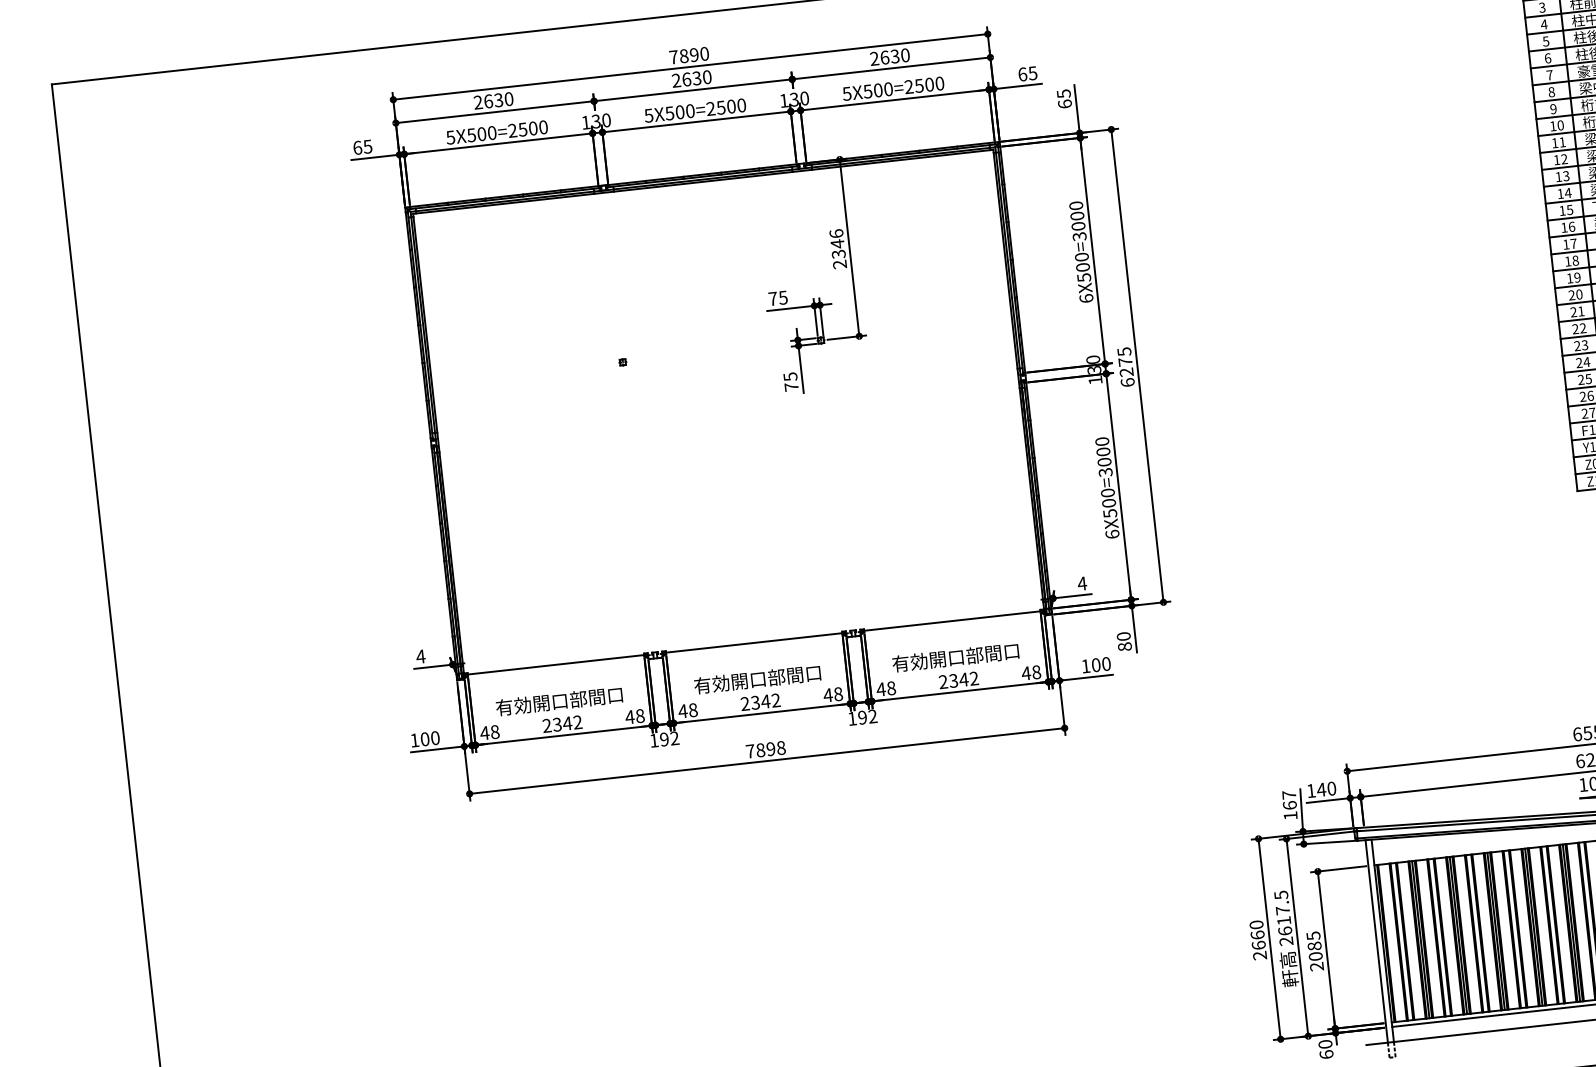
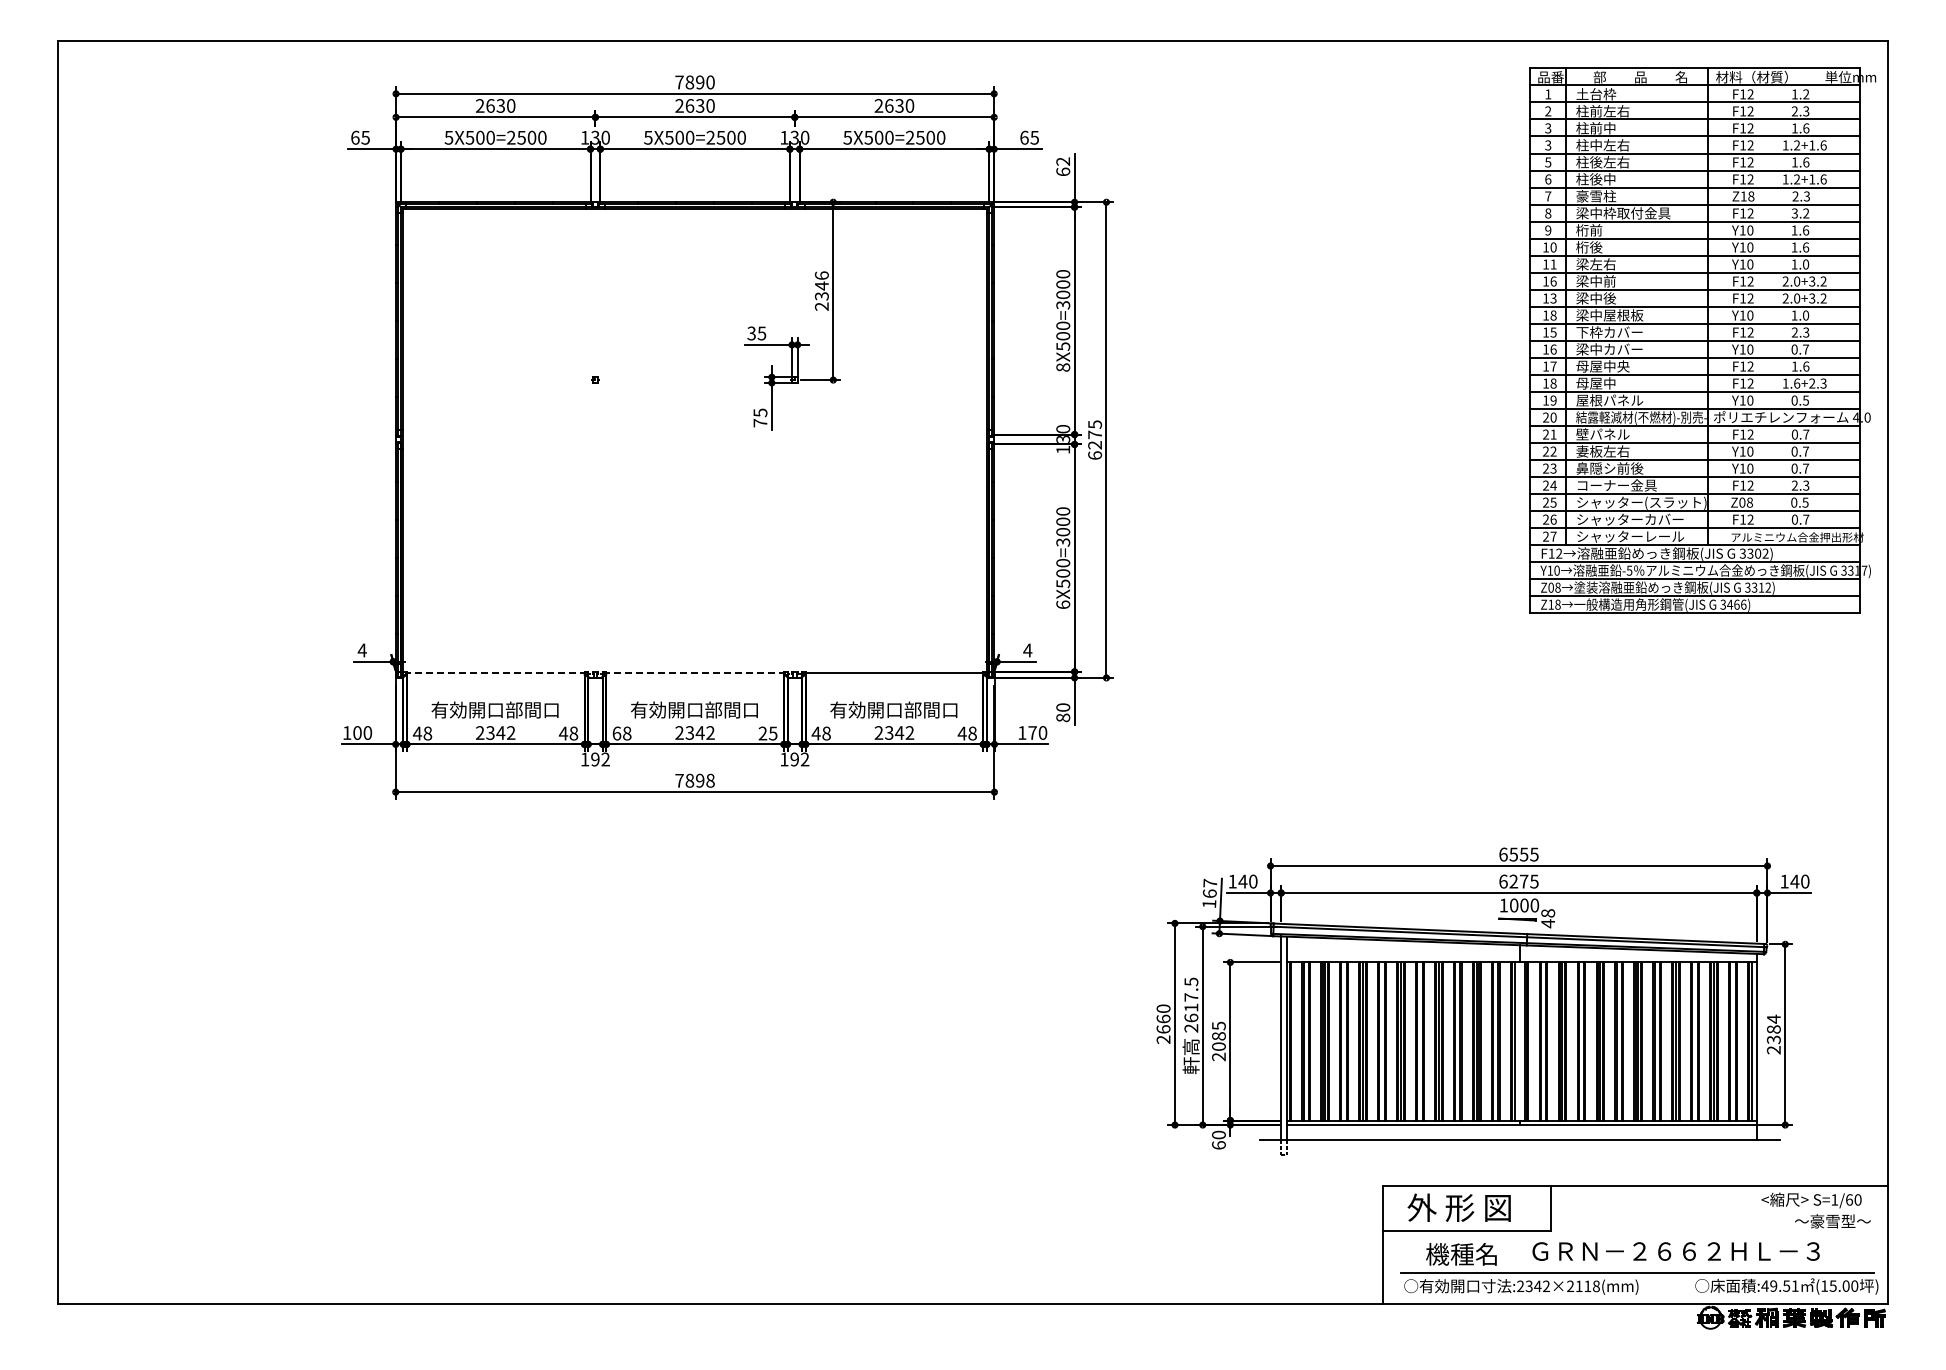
text: (1543, 24) -> (1547, 145), 4 -> 3
text: (1064, 93) -> (1063, 161), 65 -> 62
text: (1564, 159) -> (1553, 281), 12 -> 16
text: (1568, 193) -> (1553, 315), 14 -> 18
text: (772, 298) -> (751, 333), 75 -> 35
text: (1086, 298) -> (1063, 367), 6X500=3000 -> 8X500=3000
line: (753, 643) -> (694, 673), solid -> dashed
line: (555, 664) -> (495, 673), solid -> dashed
text: (1095, 664) -> (1032, 732), 100 -> 170
text: (832, 694) -> (767, 733), 48 -> 25
text: (682, 711) -> (616, 733), 48 -> 68

